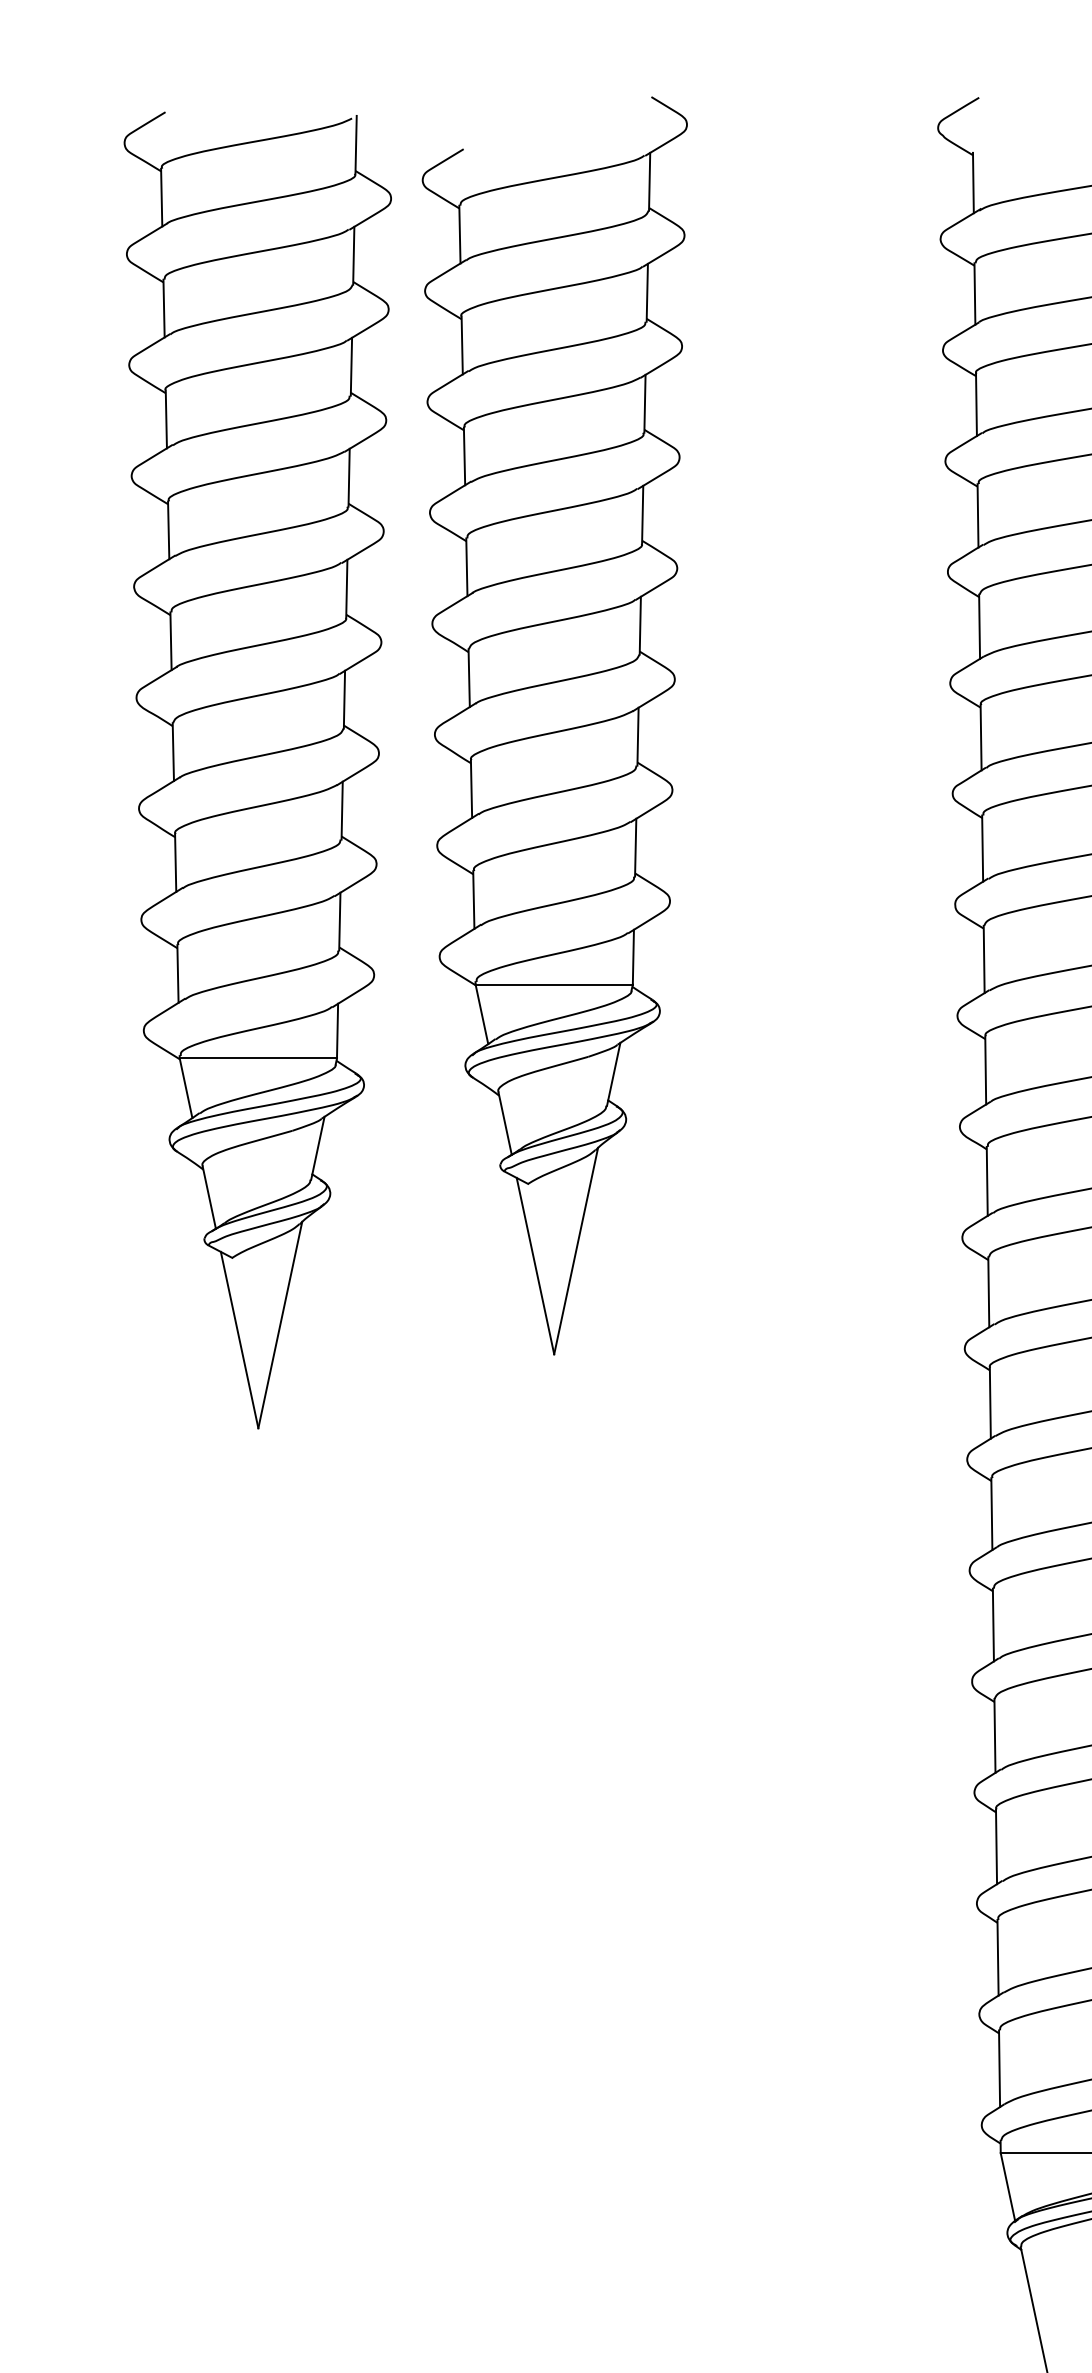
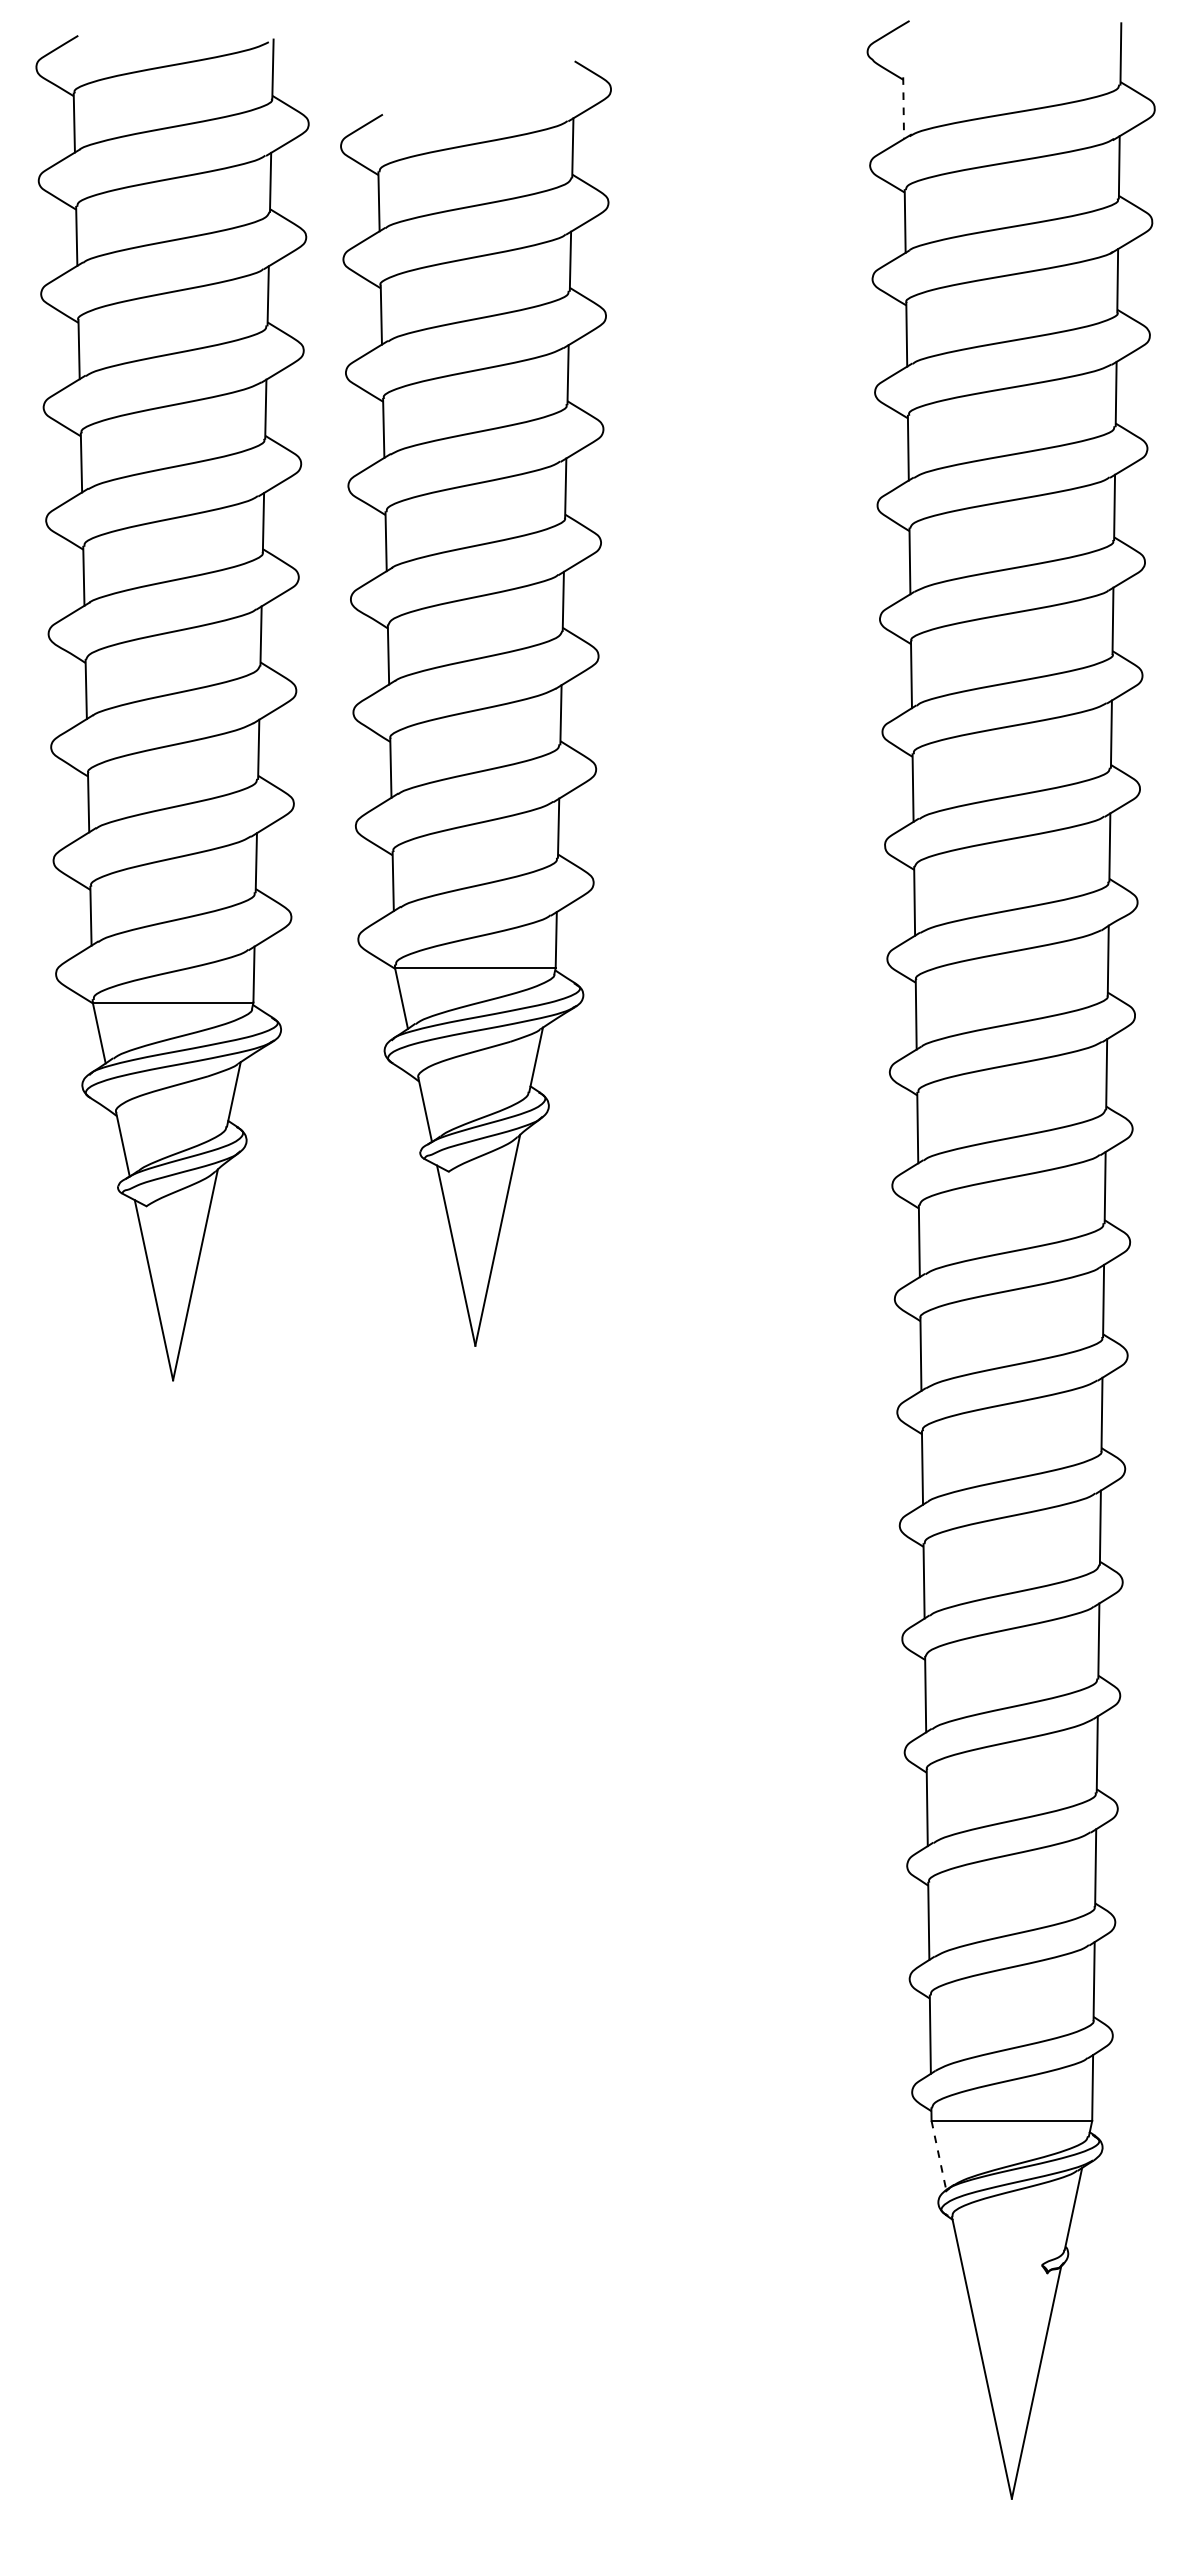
line: (973, 183) -> (903, 108), solid -> dashed
part: (554, 725) -> (475, 703), moved
line: (1008, 2187) -> (939, 2156), solid -> dashed

